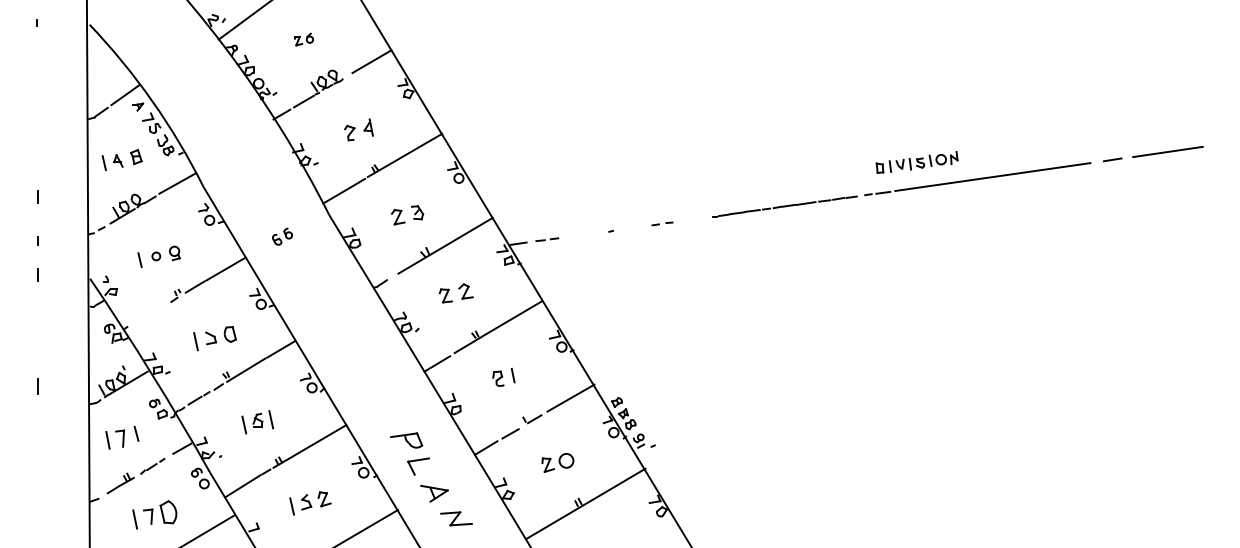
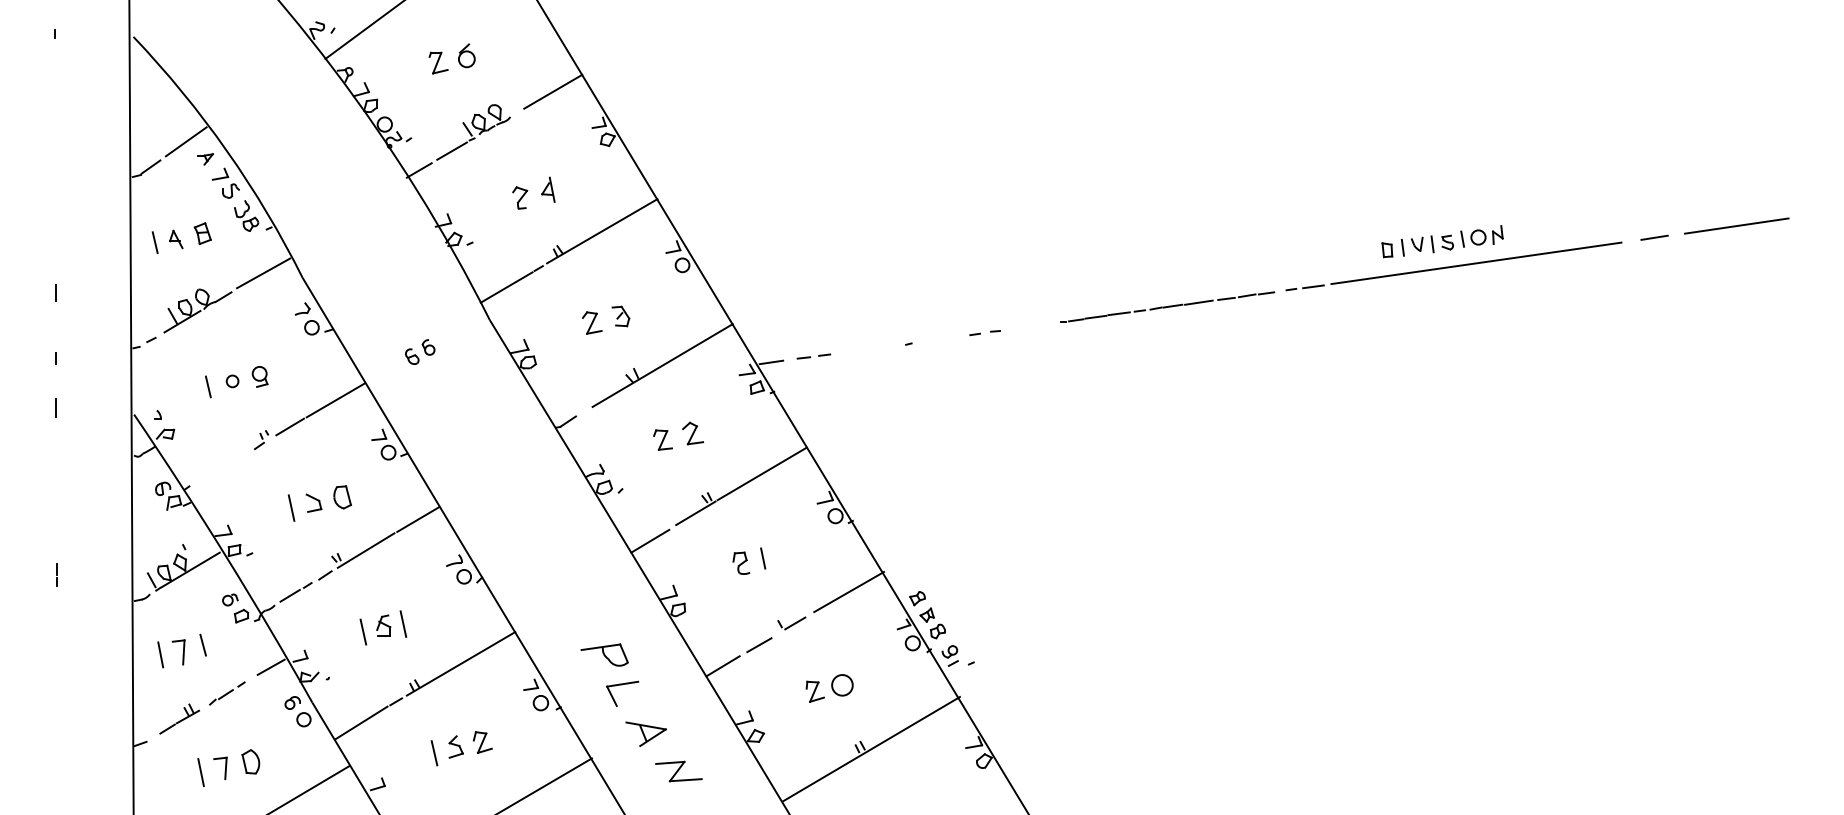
part: (303, 39) -> (451, 58), size x1.67
part: (916, 162) -> (1441, 241), moved
part: (168, 512) -> (250, 762), size x0.71

